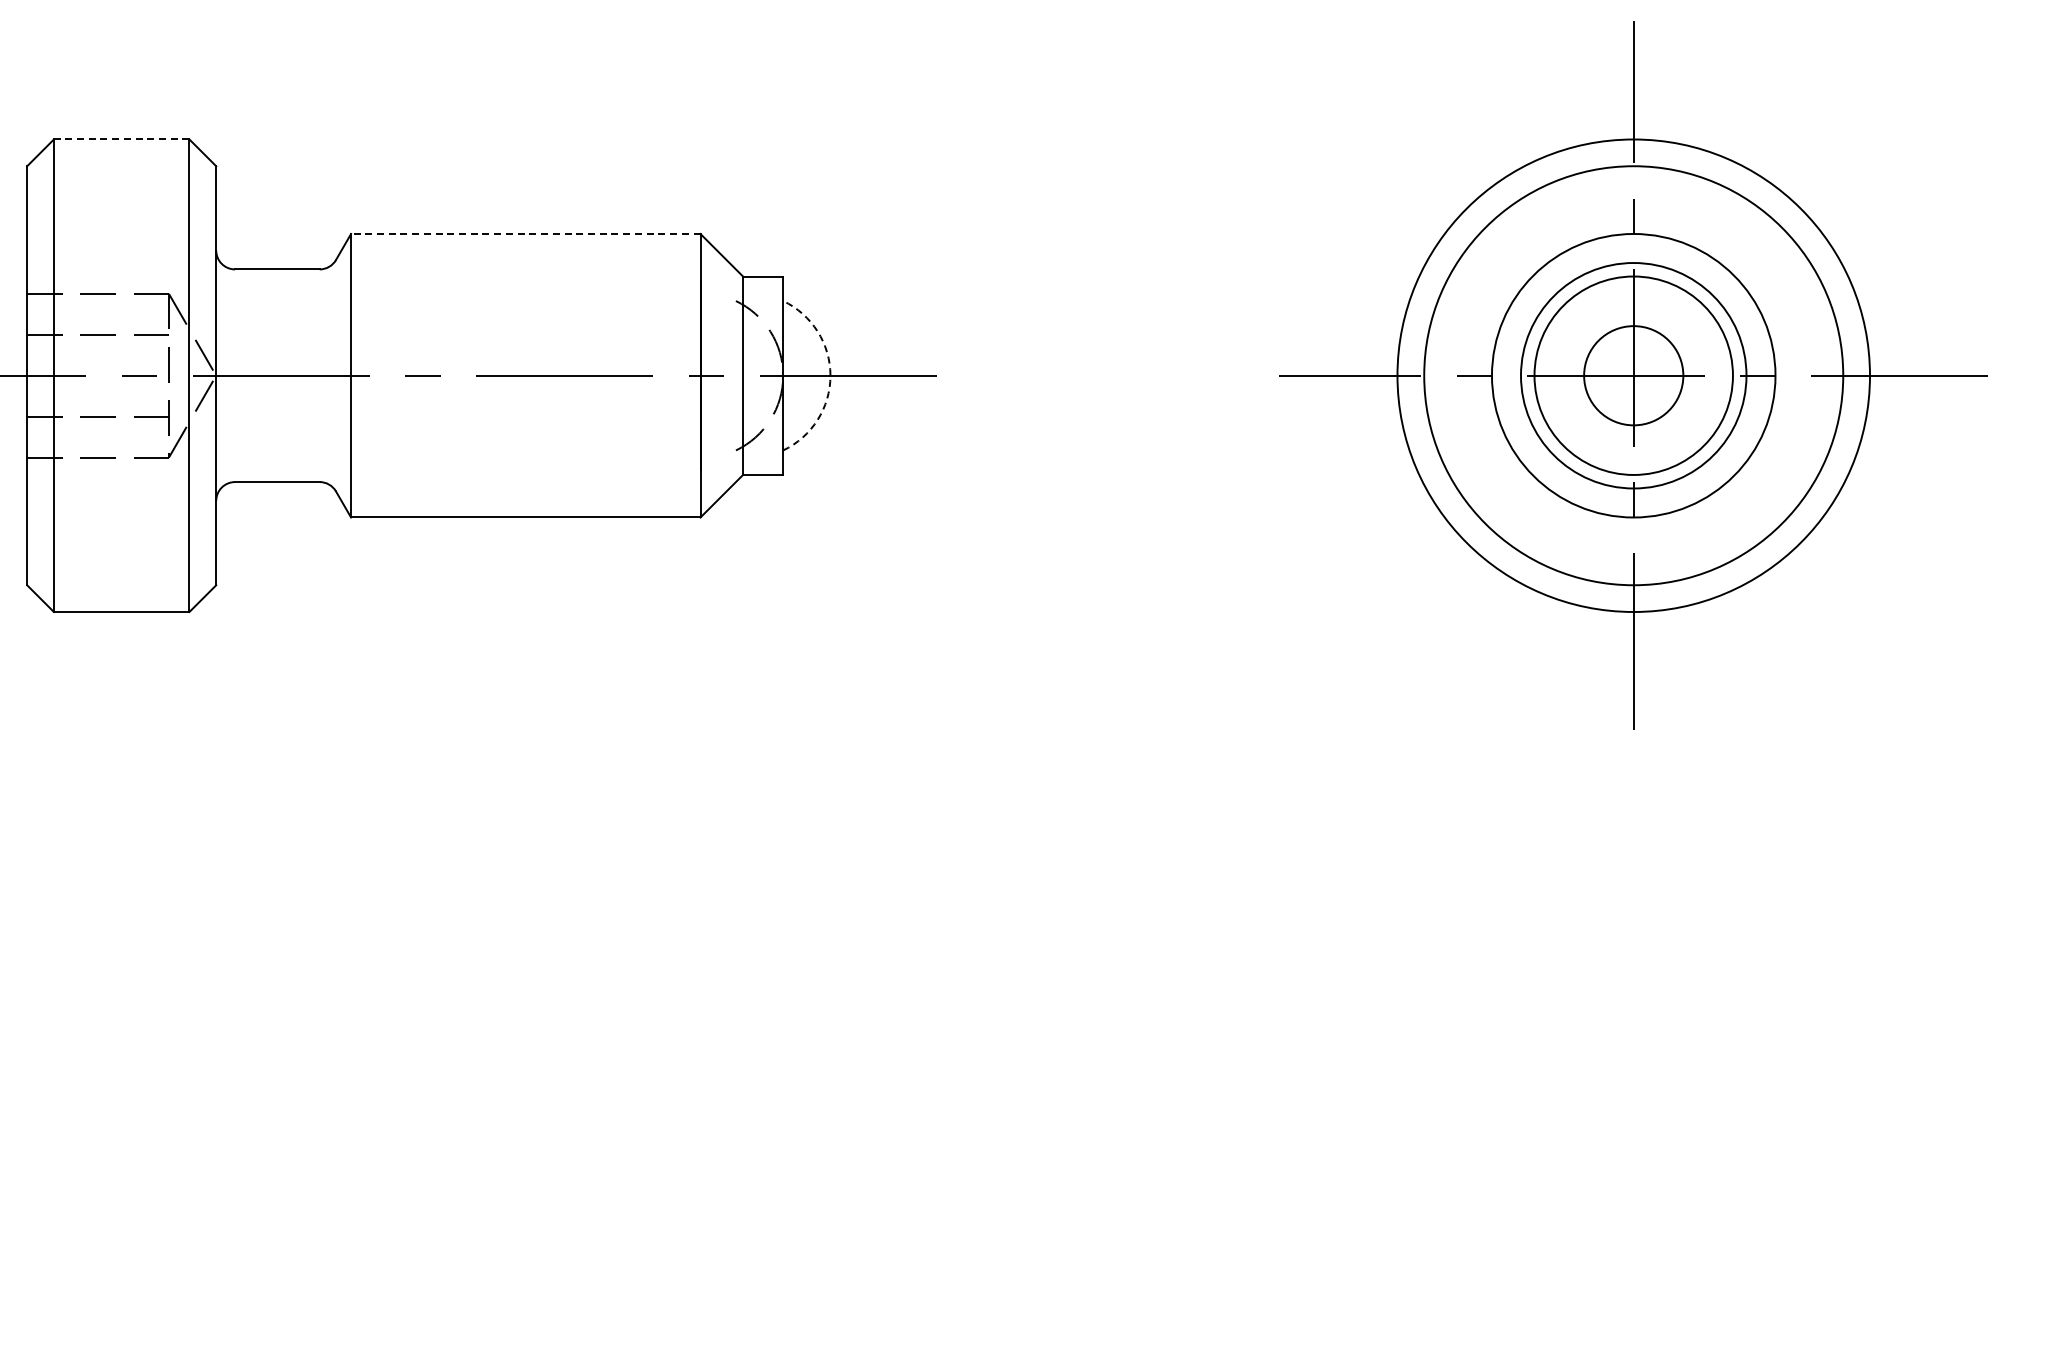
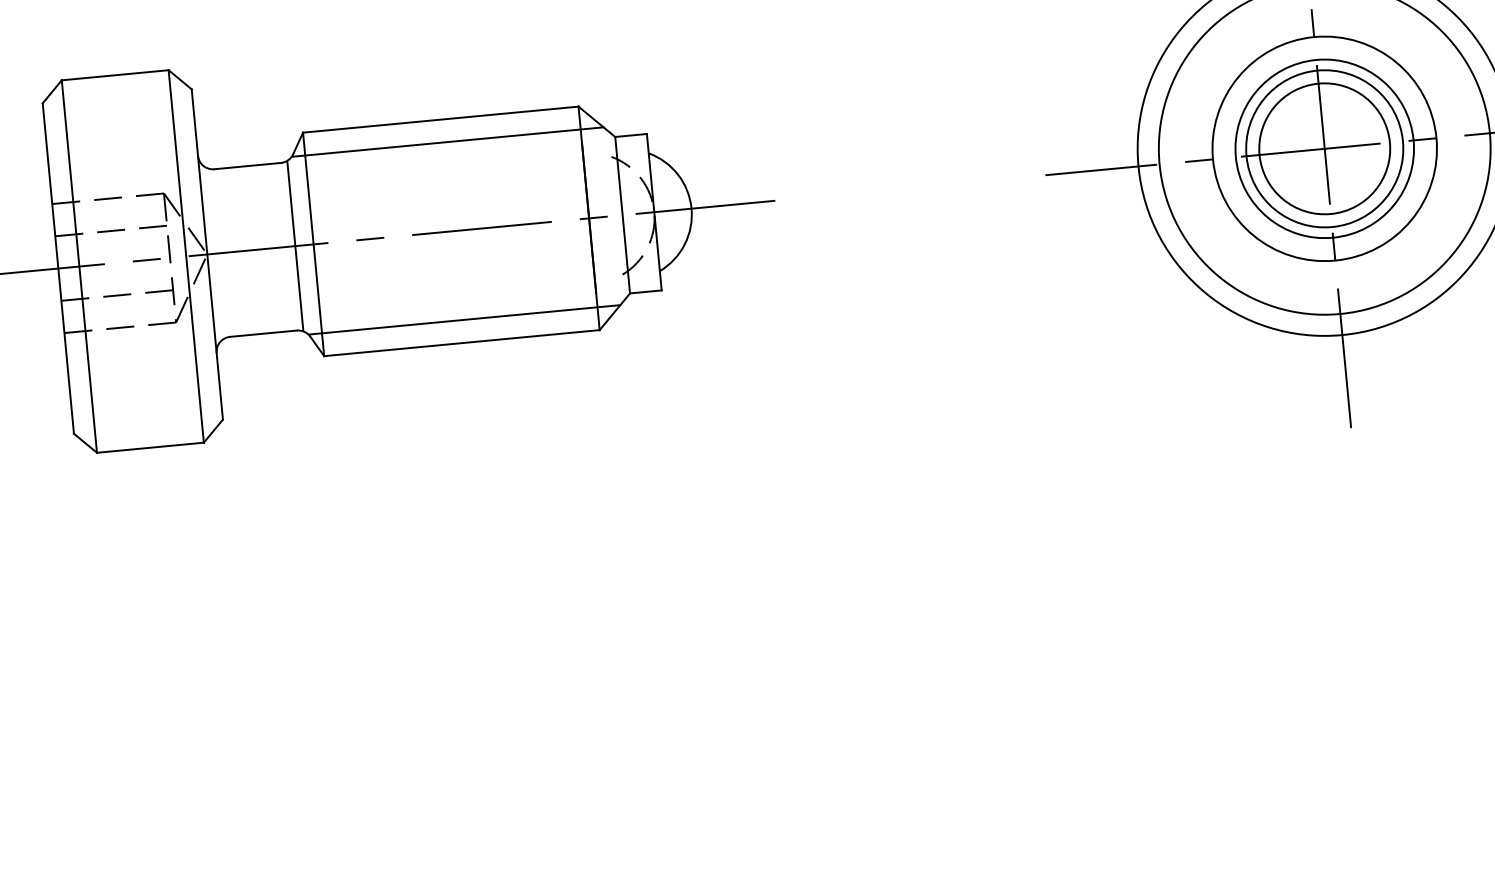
line: (121, 139) -> (115, 75), dashed -> solid
line: (525, 234) -> (440, 120), dashed -> solid
line: (531, 263) -> (447, 142), added
line: (327, 375) -> (295, 245), added
arc: (830, 375) -> (691, 208), dashed -> solid
circle: (1633, 375) -> (1324, 148), size x1.67
line: (531, 488) -> (464, 319), added

